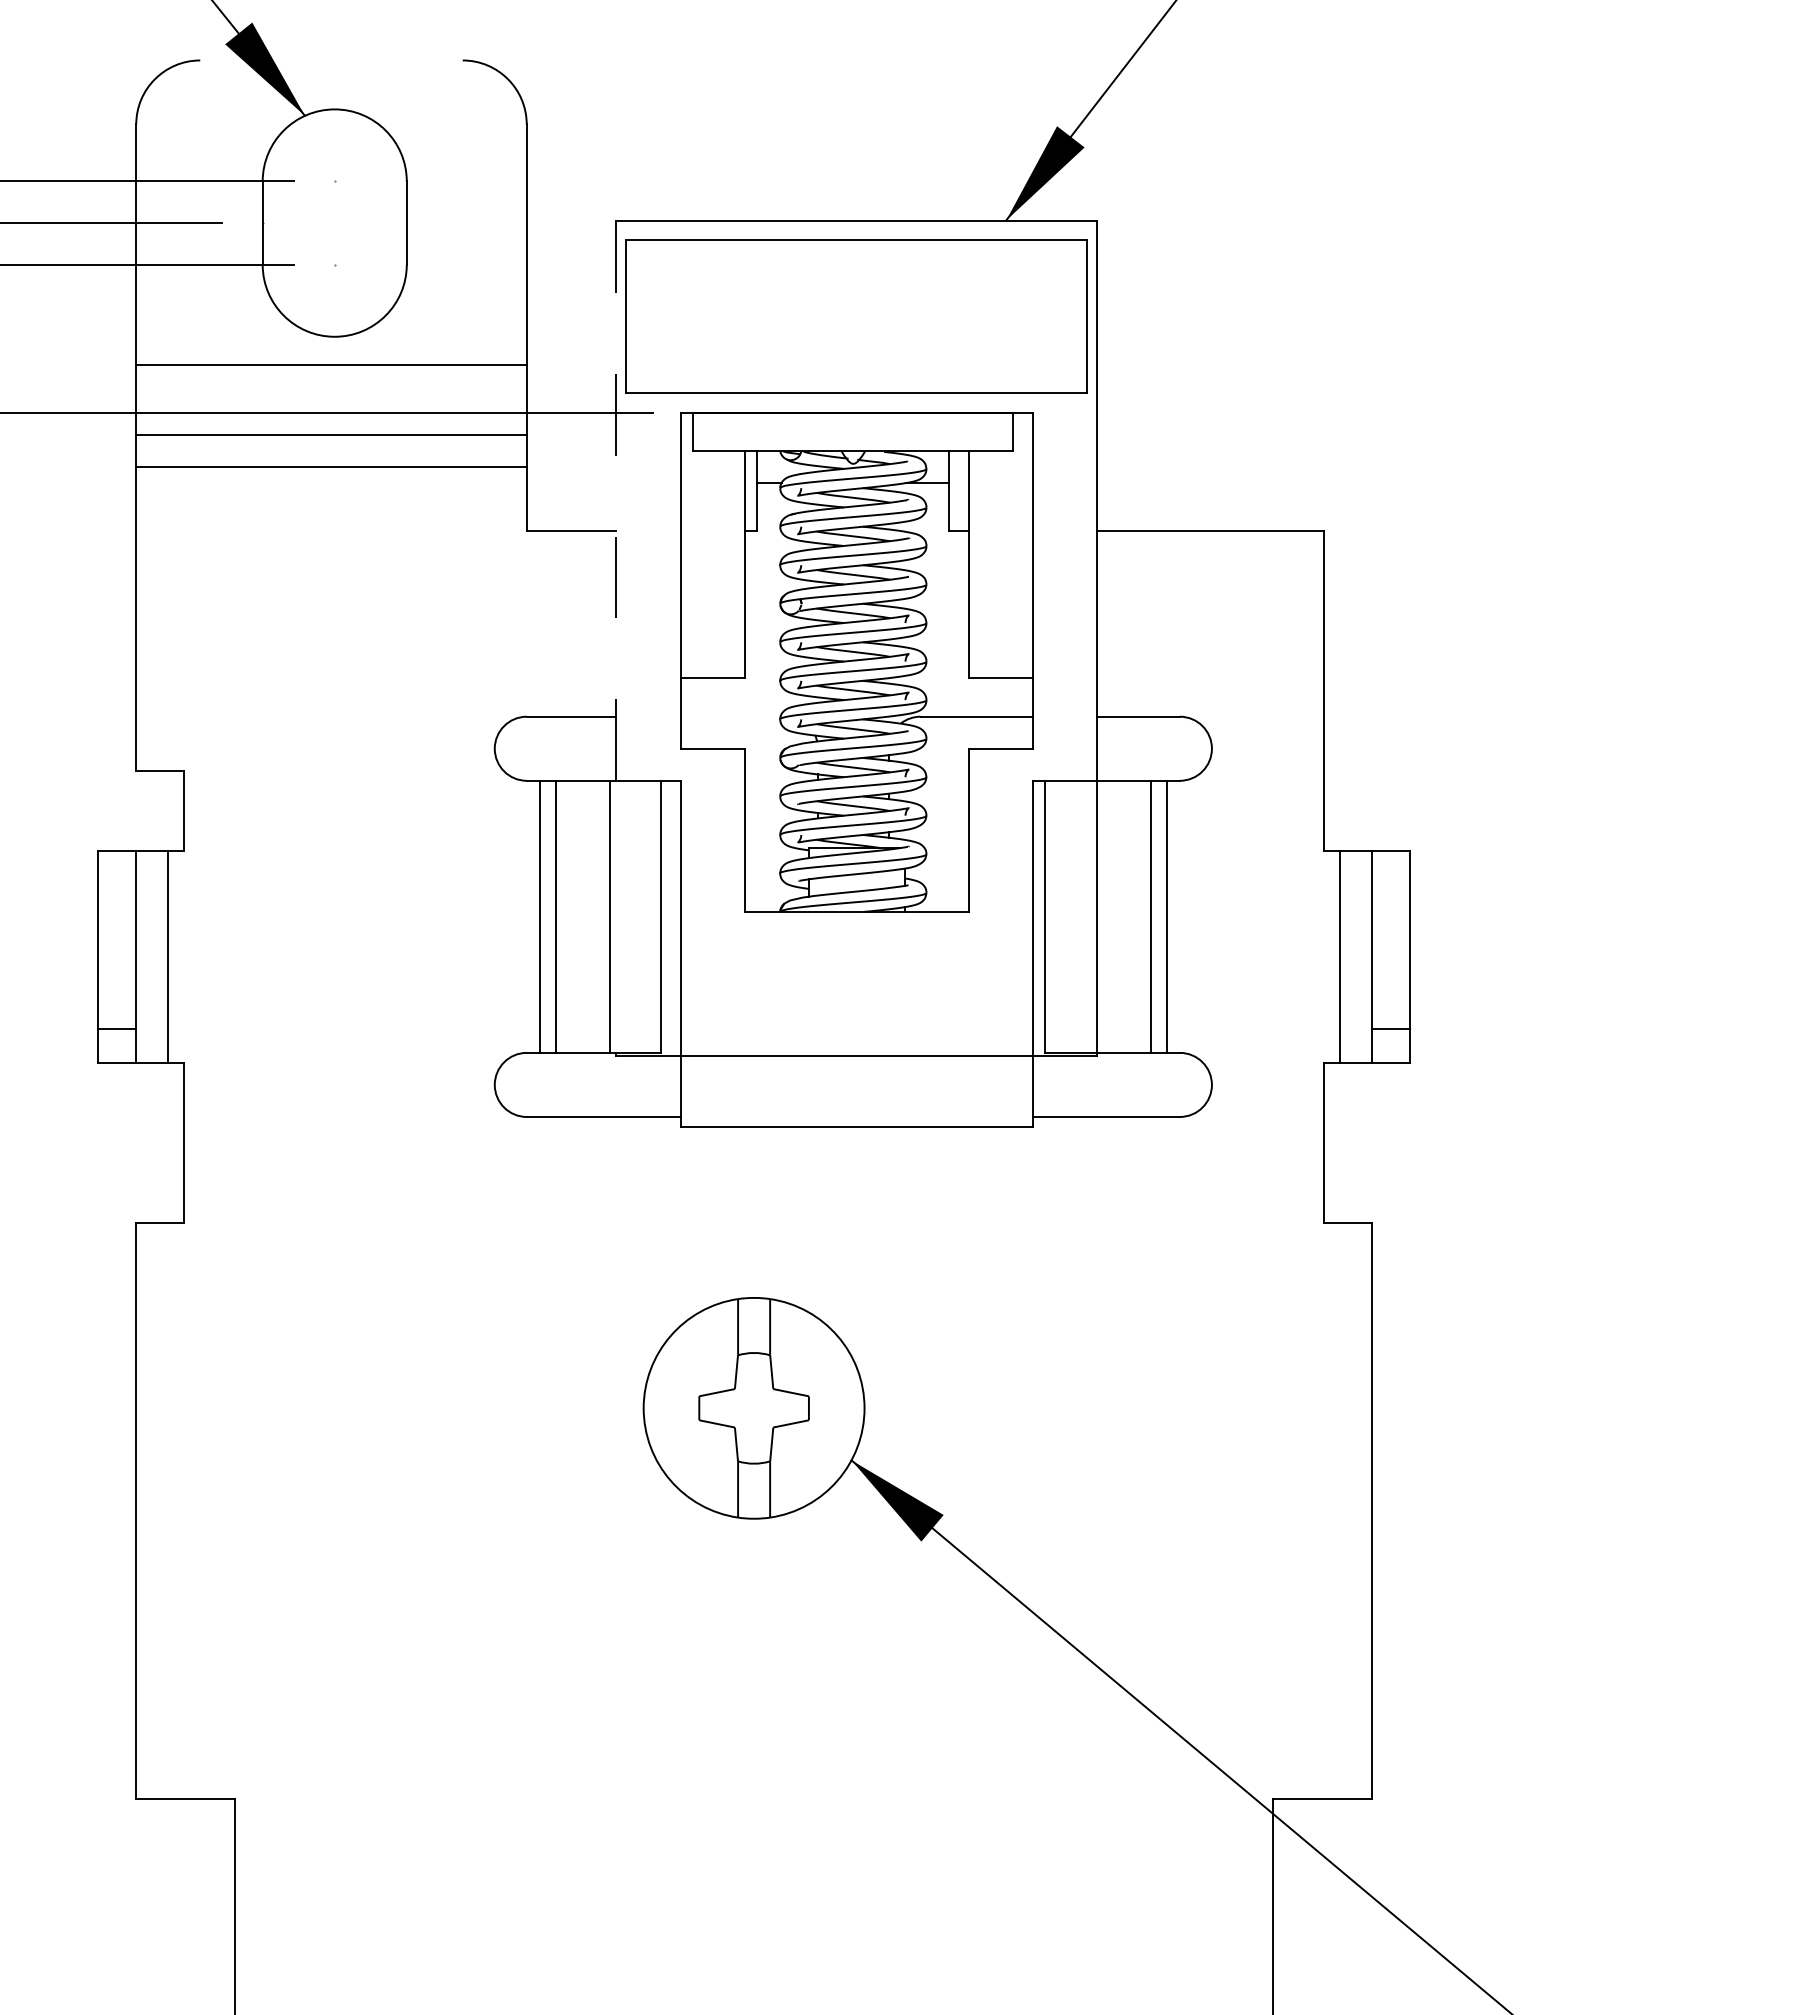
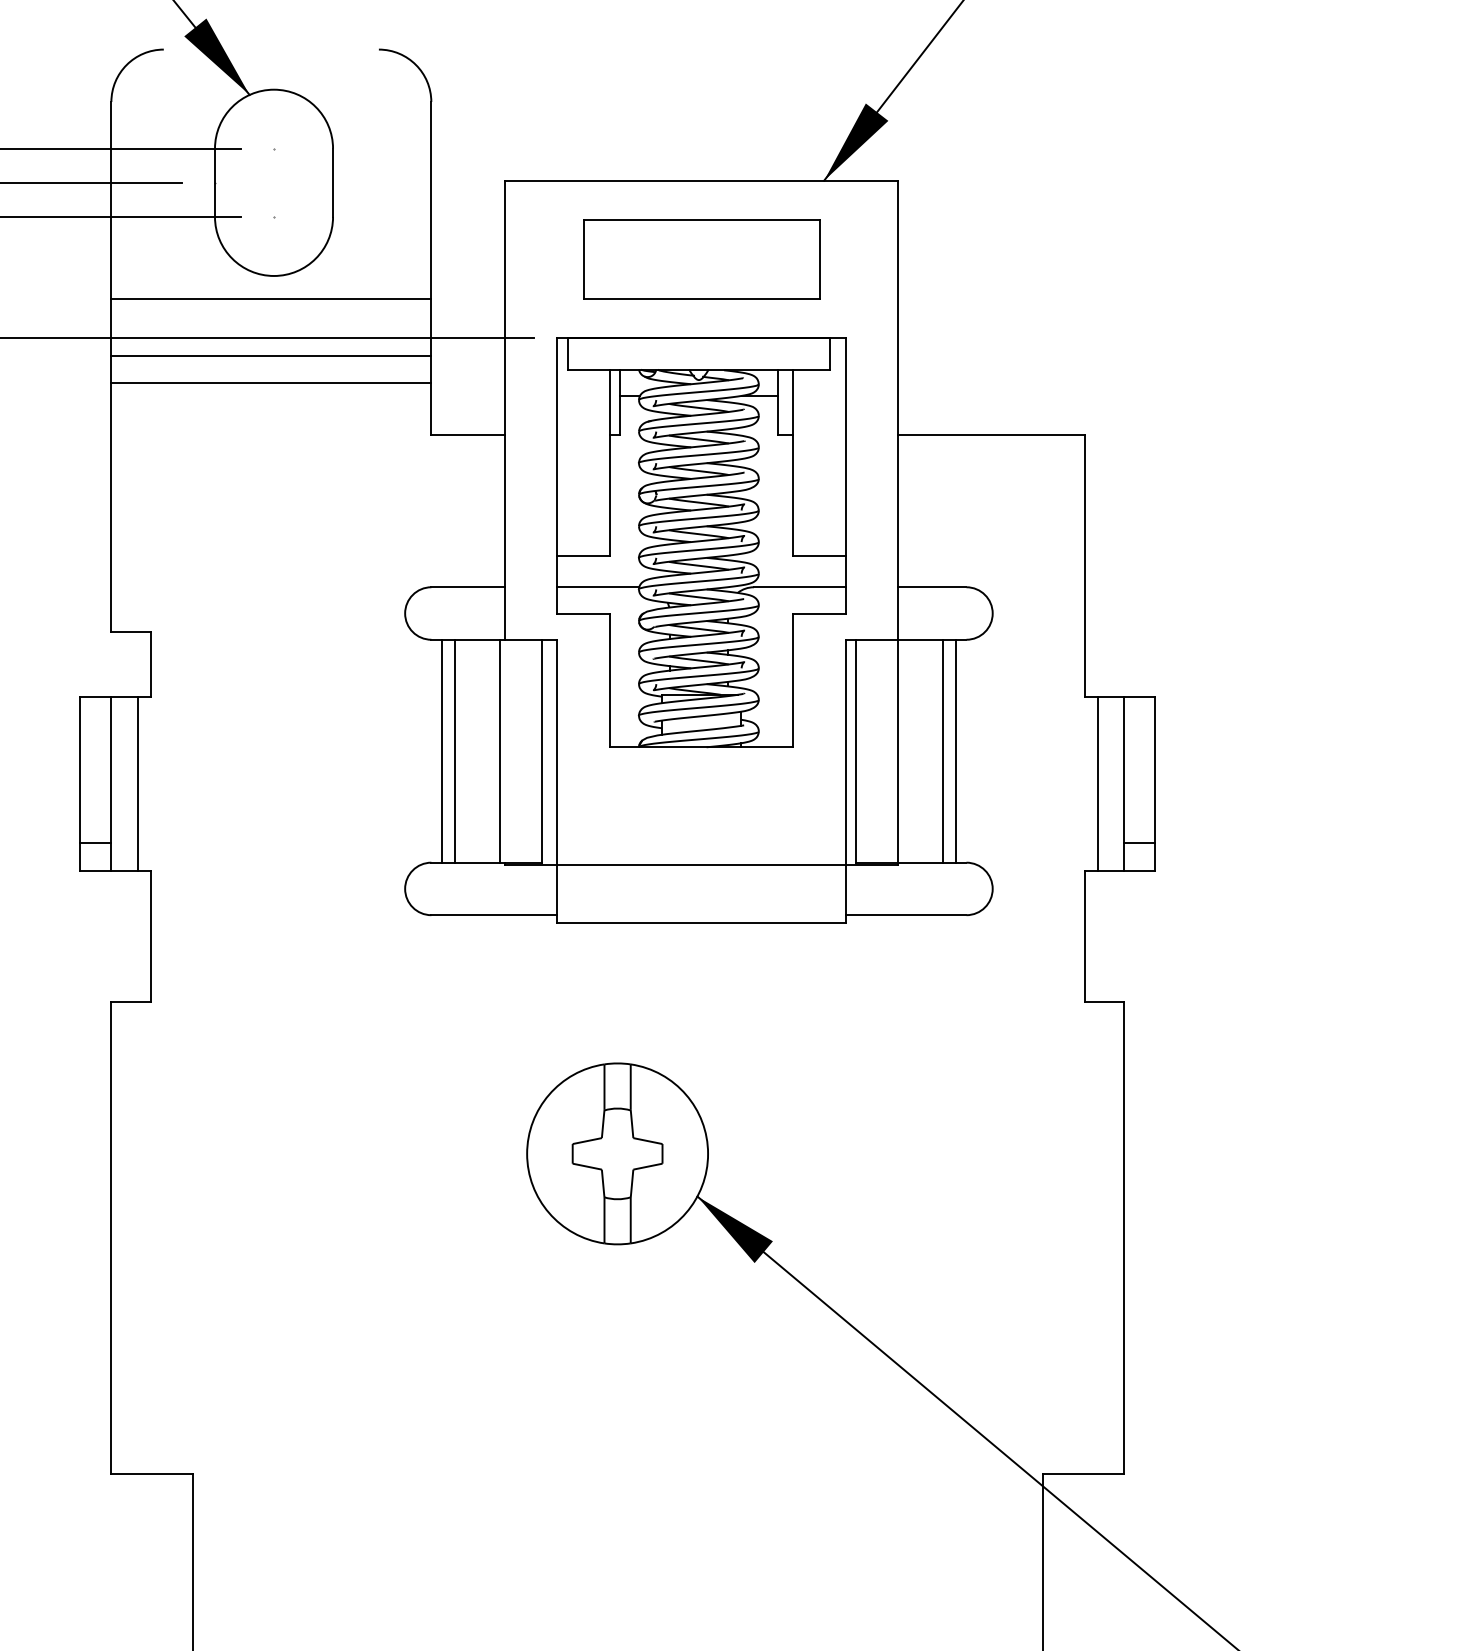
part: (856, 316) -> (701, 259), size x0.62
line: (616, 500) -> (504, 410), dashed -> solid
line: (730, 716) -> (598, 587), added

